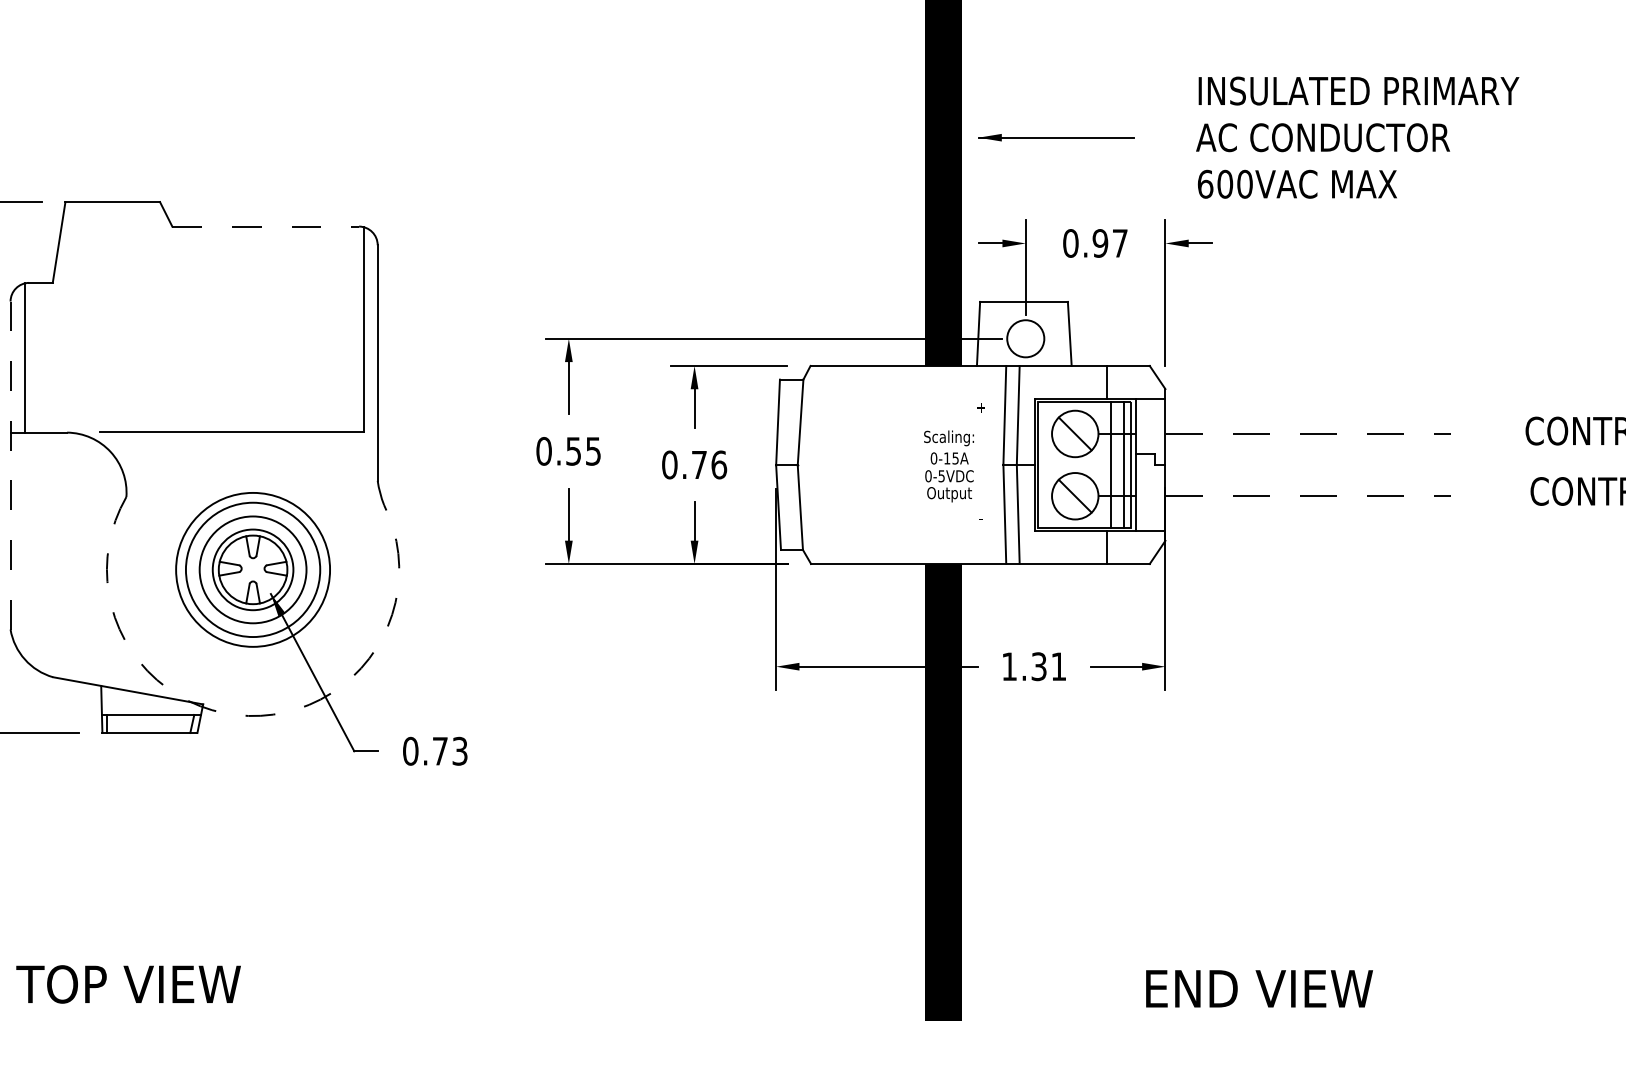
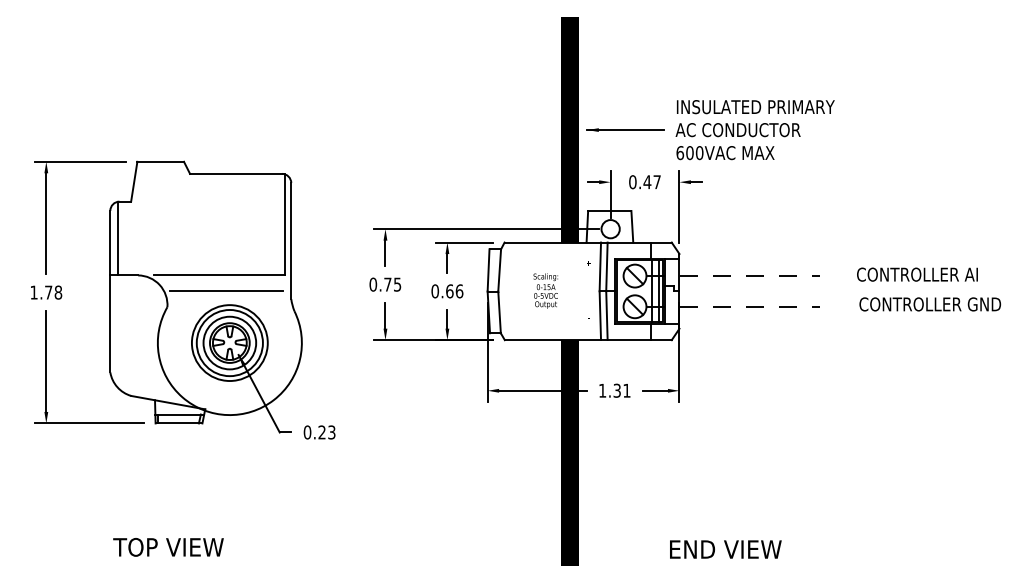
text: (1356, 138) -> (754, 130), moved
line: (266, 225) -> (236, 173), dashed -> solid
text: (1100, 244) -> (647, 182), 0.97 -> 0.47
text: (572, 451) -> (387, 284), 0.55 -> 0.75
line: (10, 465) -> (110, 291), dashed -> solid
line: (246, 465) -> (226, 291), added
text: (698, 465) -> (449, 291), 0.76 -> 0.66
text: (948, 465) -> (545, 290), moved
arc: (248, 716) -> (227, 415), dashed -> solid
text: (439, 751) -> (321, 432), 0.73 -> 0.23

